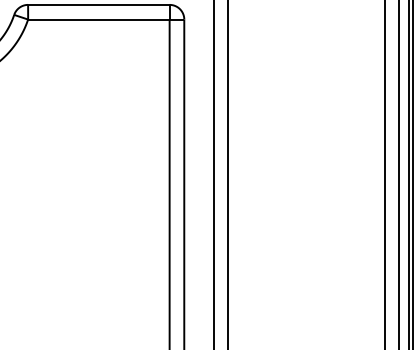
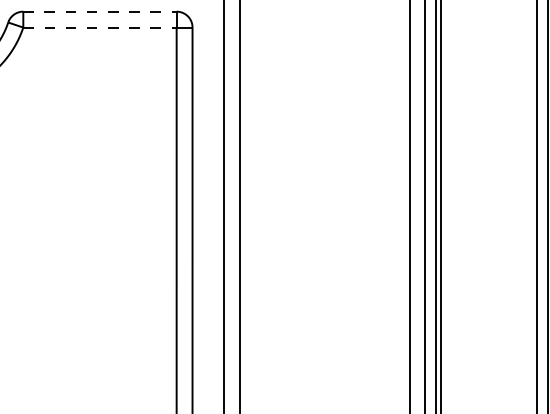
line: (98, 4) -> (99, 11), solid -> dashed
line: (99, 19) -> (100, 27), solid -> dashed

